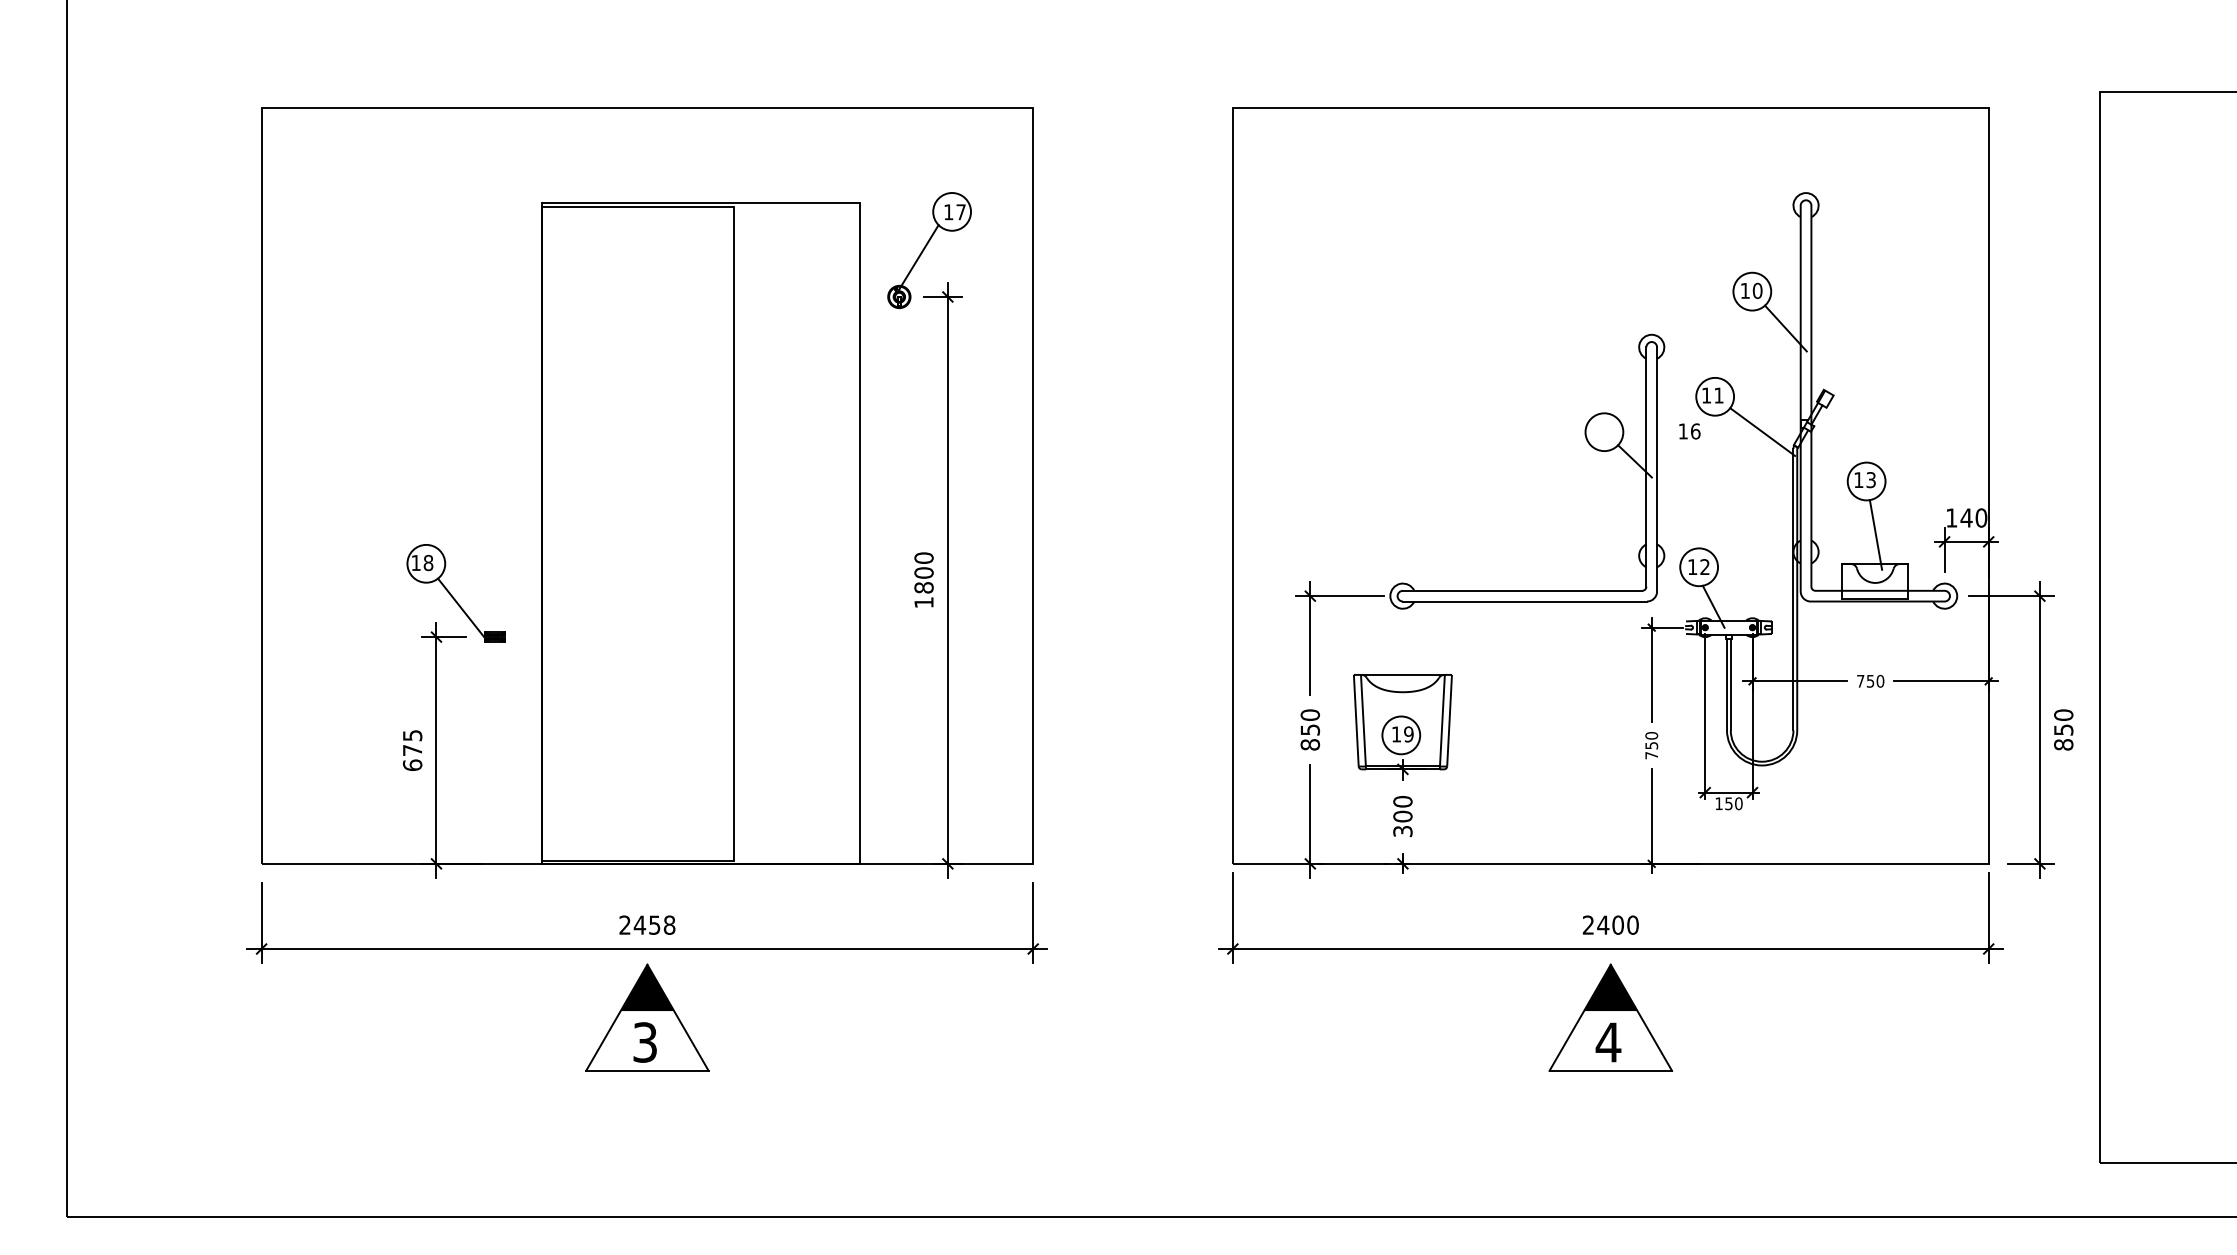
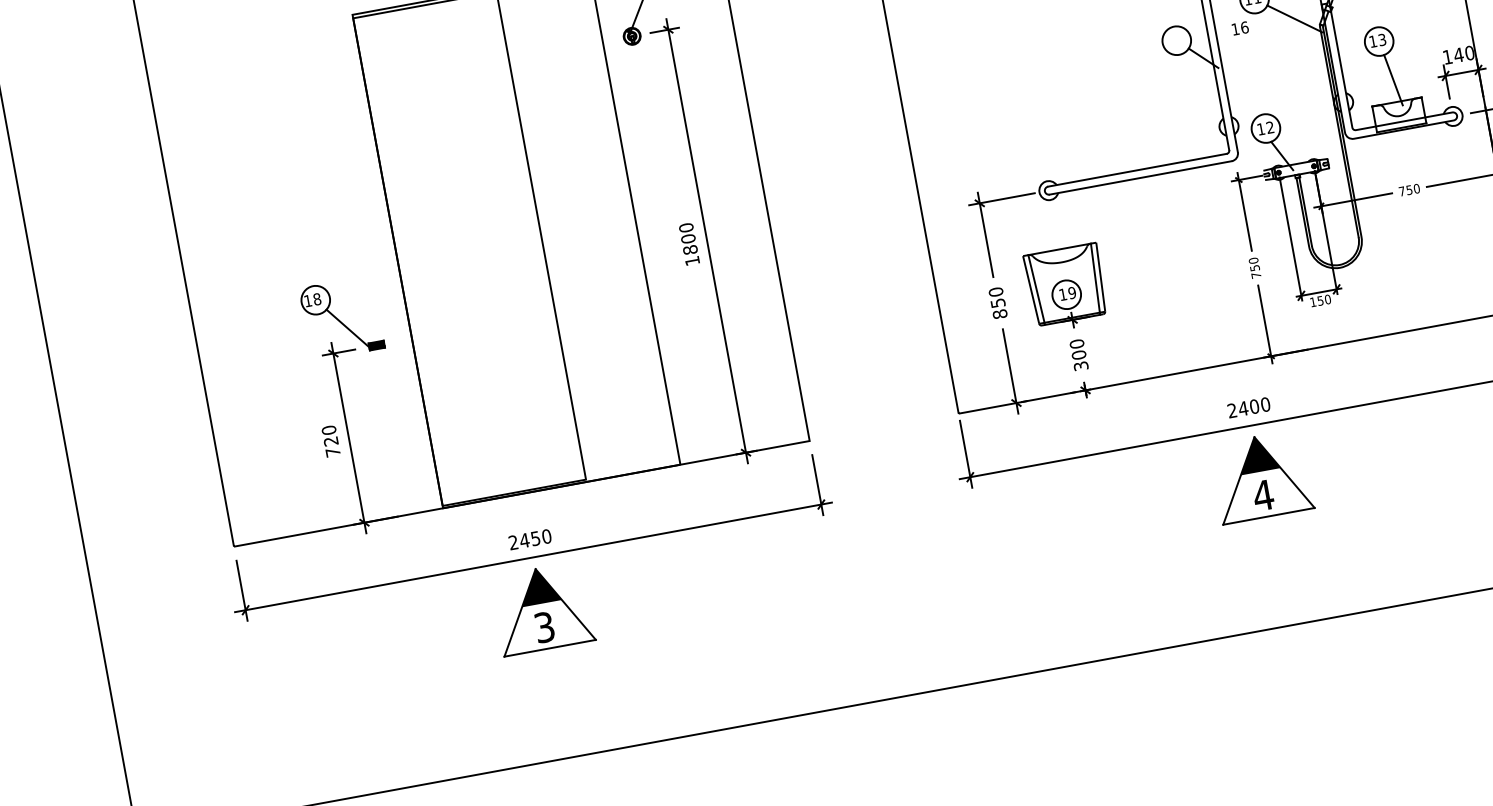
text: (412, 749) -> (330, 440), 675 -> 720
text: (669, 924) -> (546, 536), 2458 -> 2450

